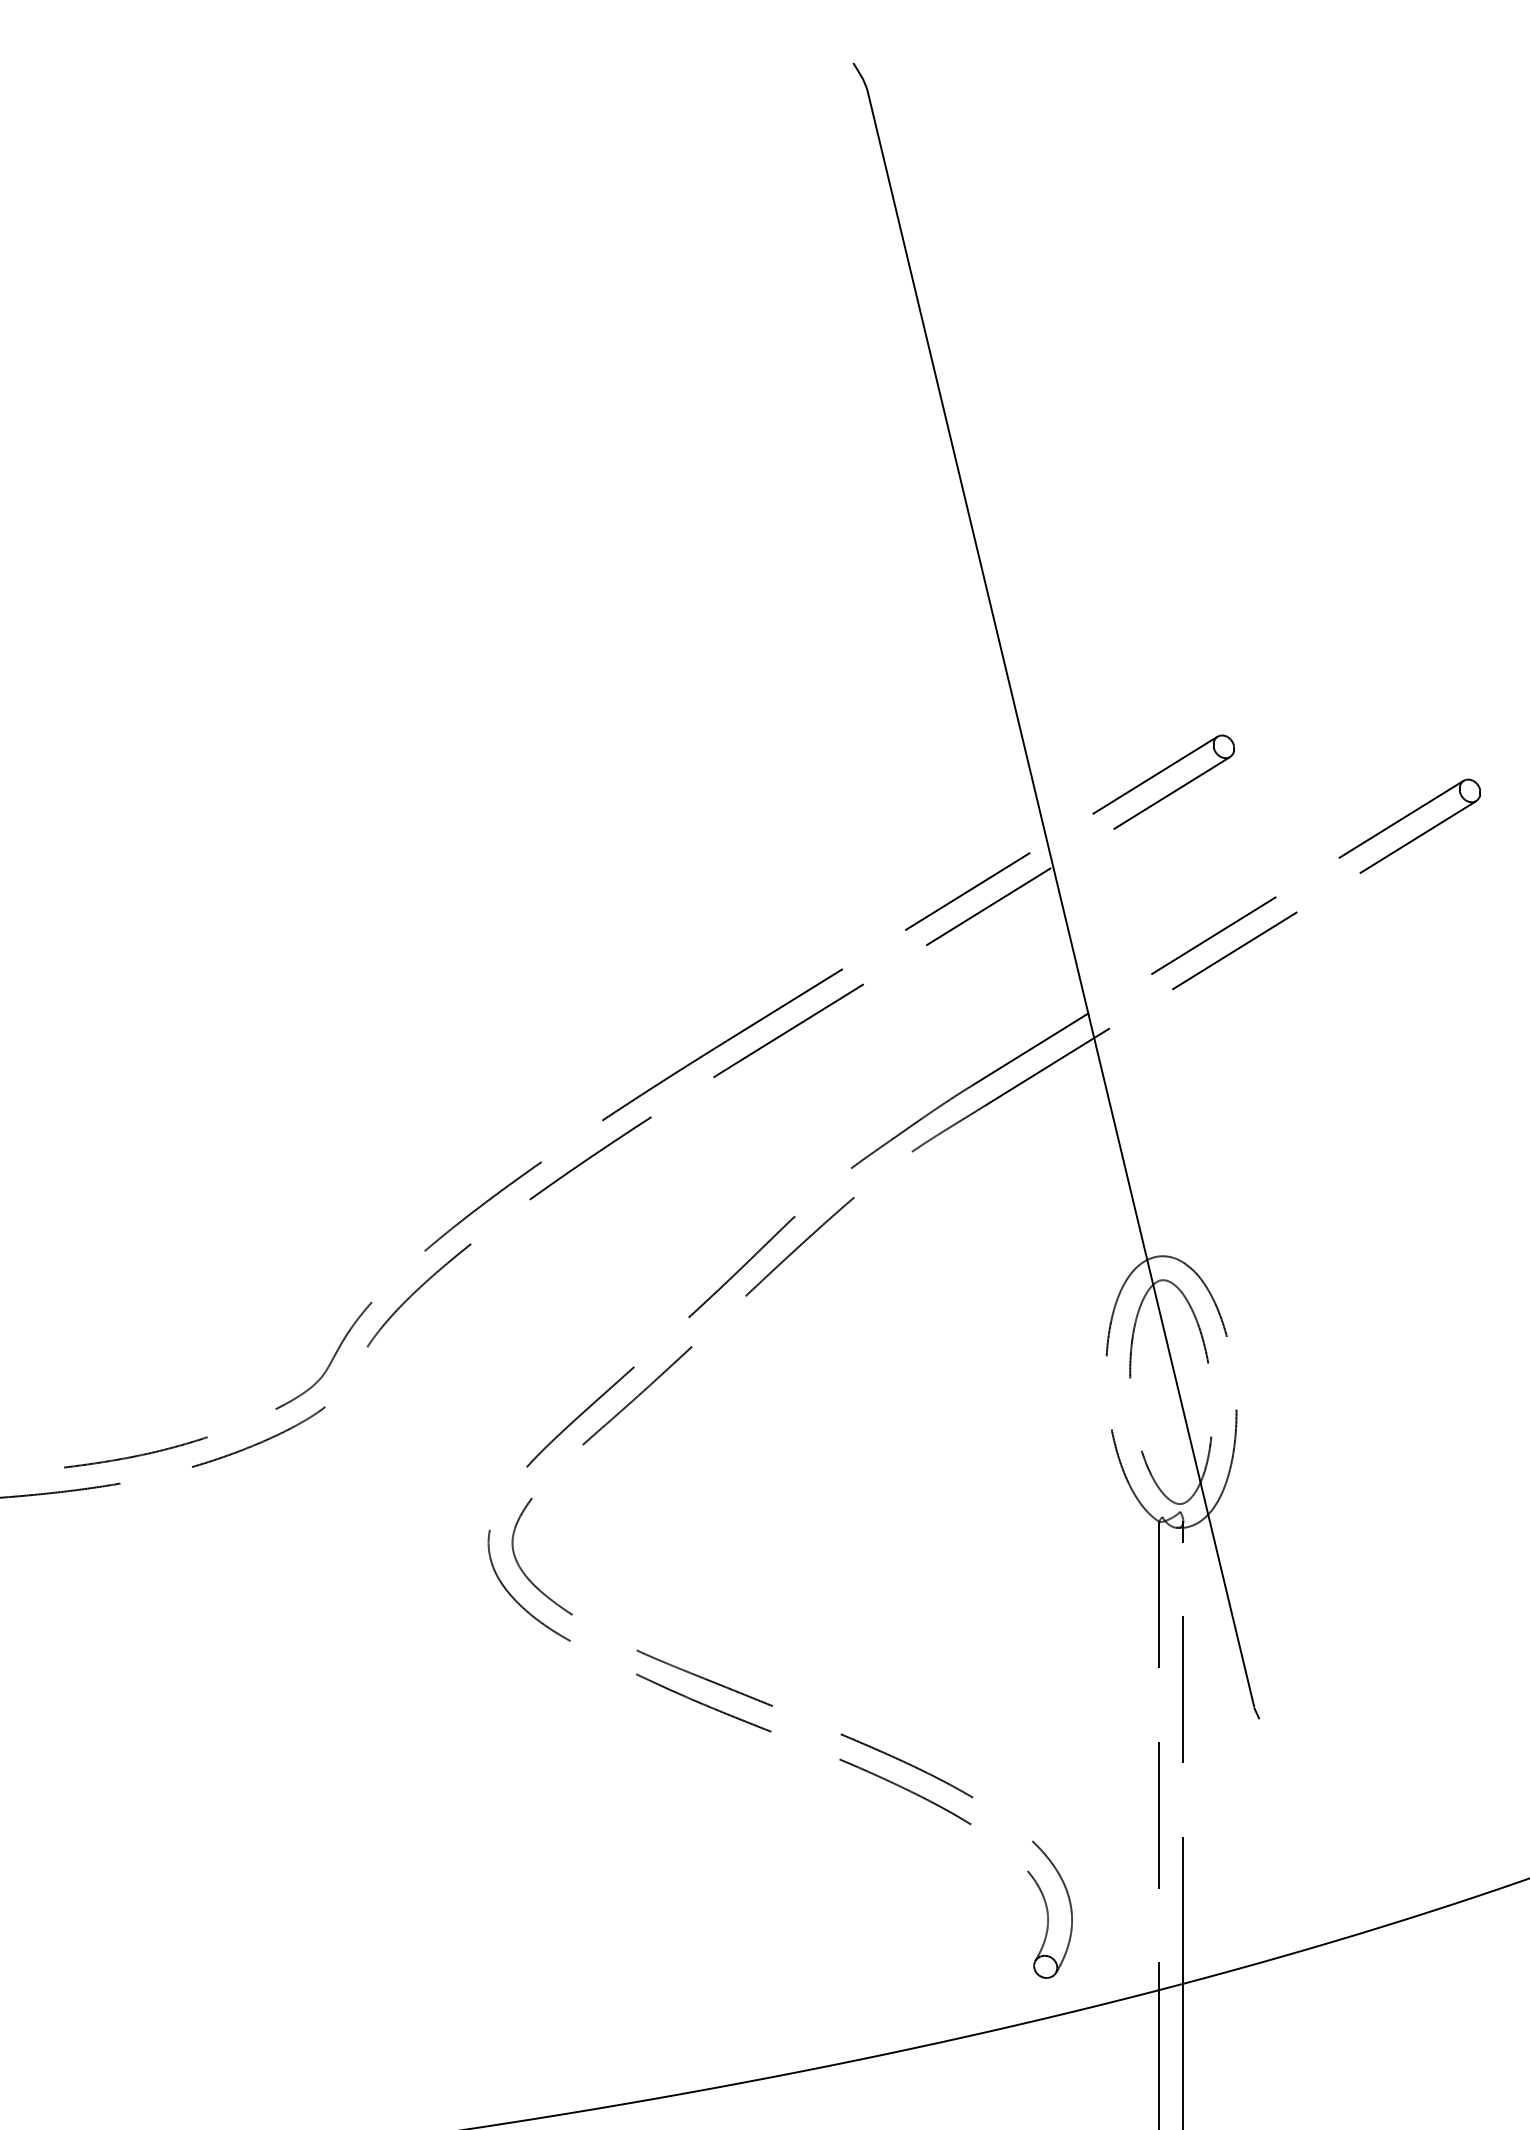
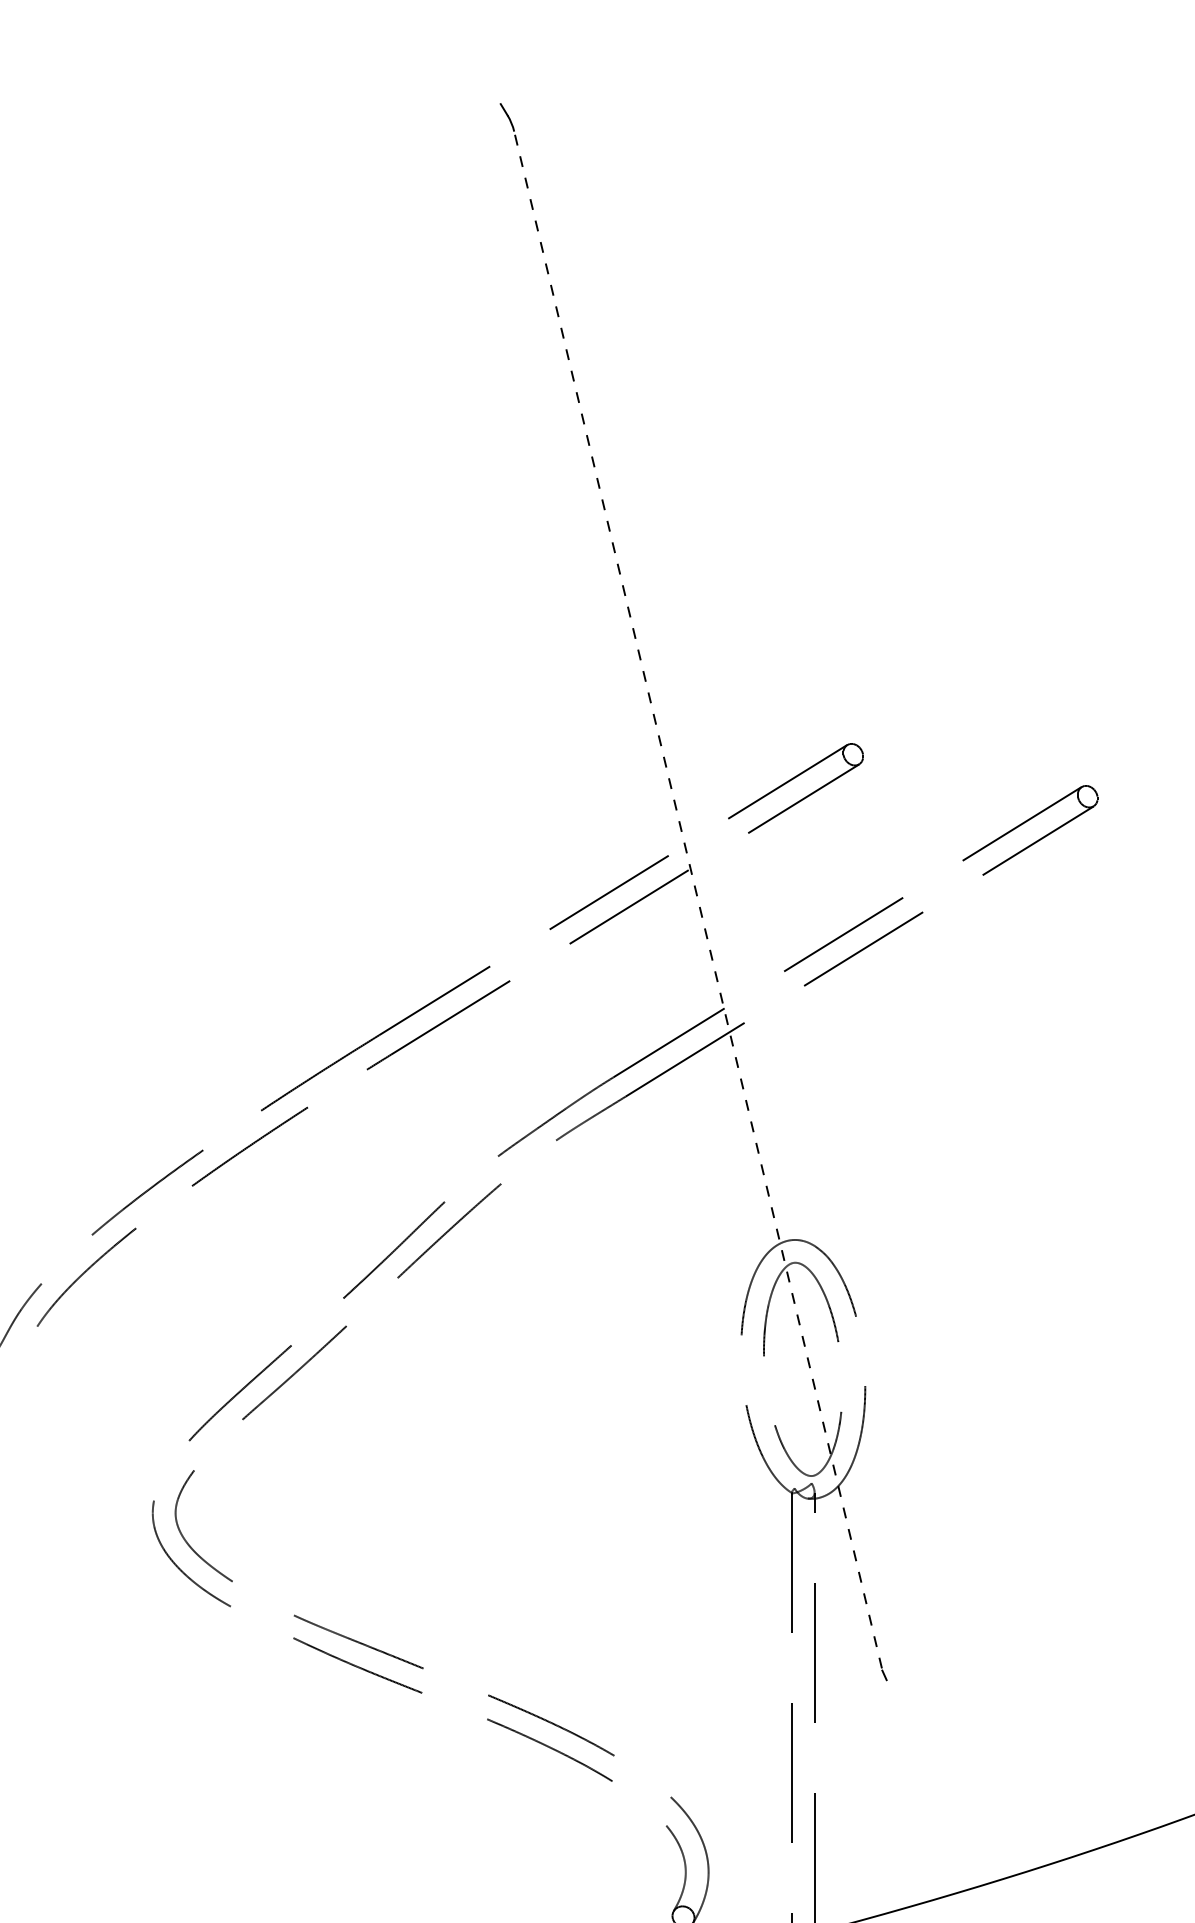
line: (1060, 898) -> (697, 899), solid -> dashed

